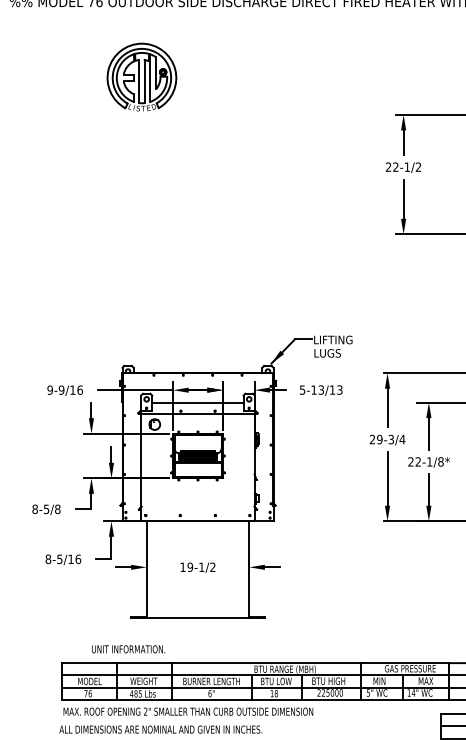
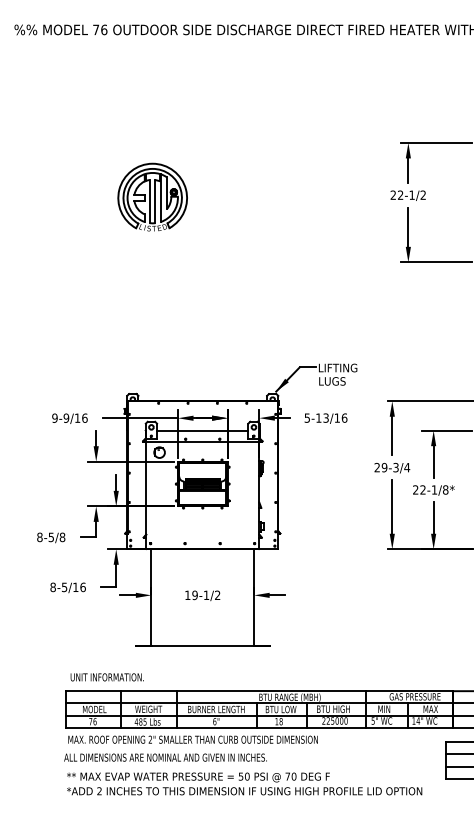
part: (141, 76) -> (152, 196), moved
text: (339, 389) -> (344, 417), 5-13/13 -> 5-13/16
text: (127, 649) -> (106, 677), moved

